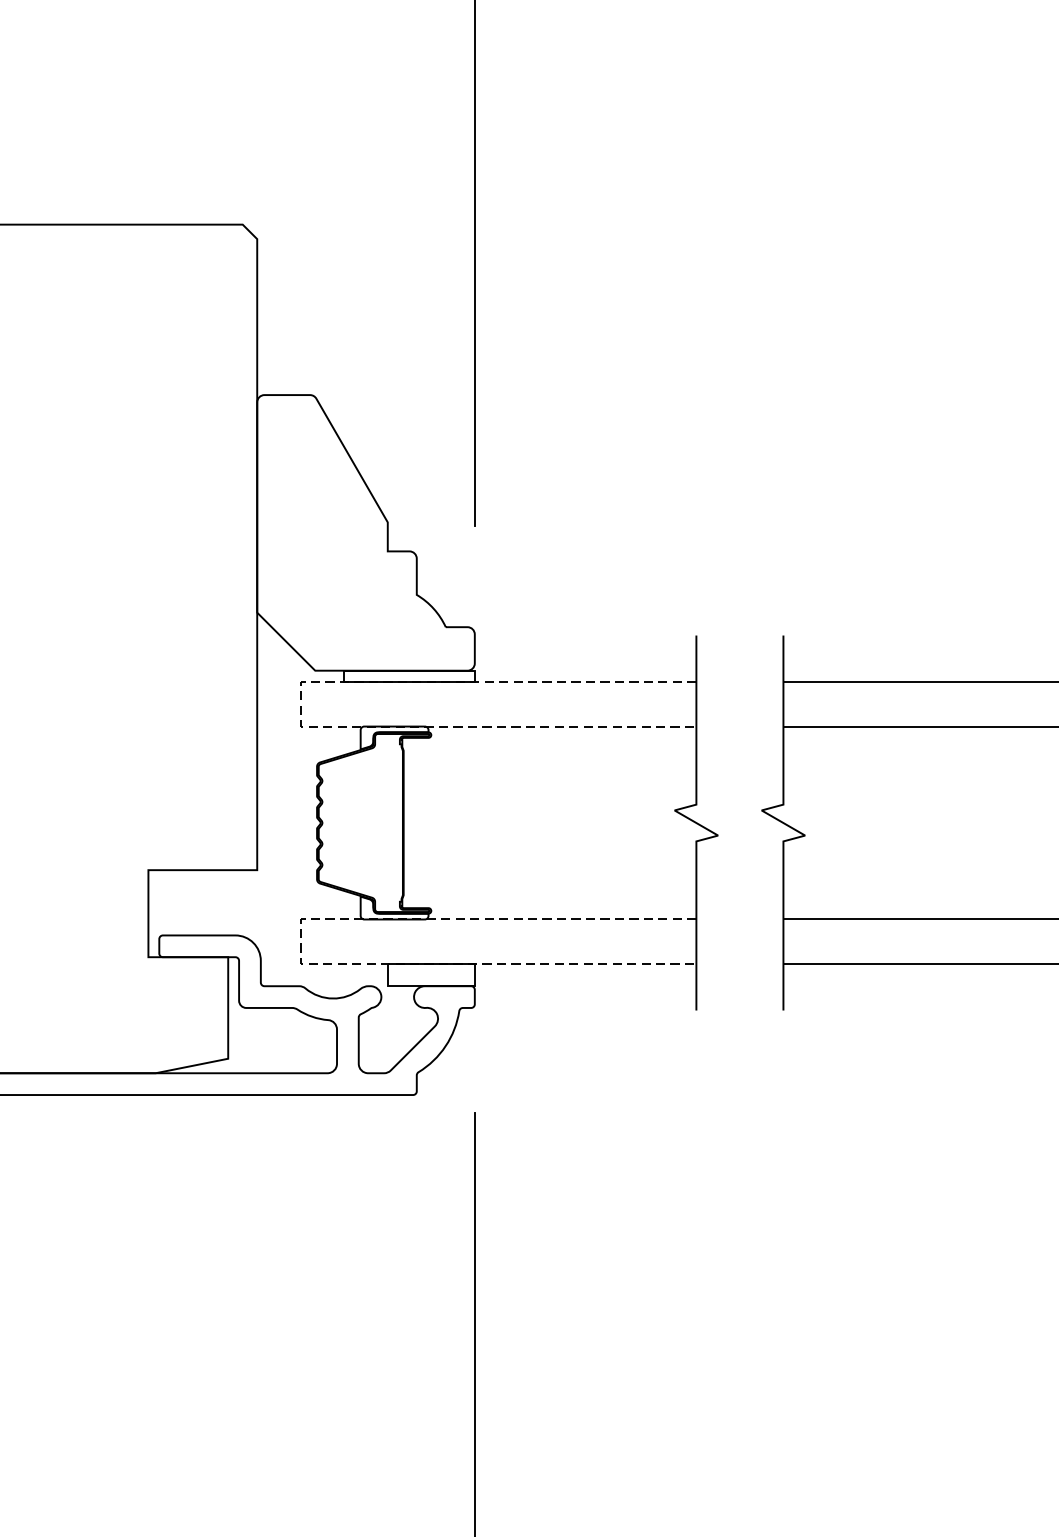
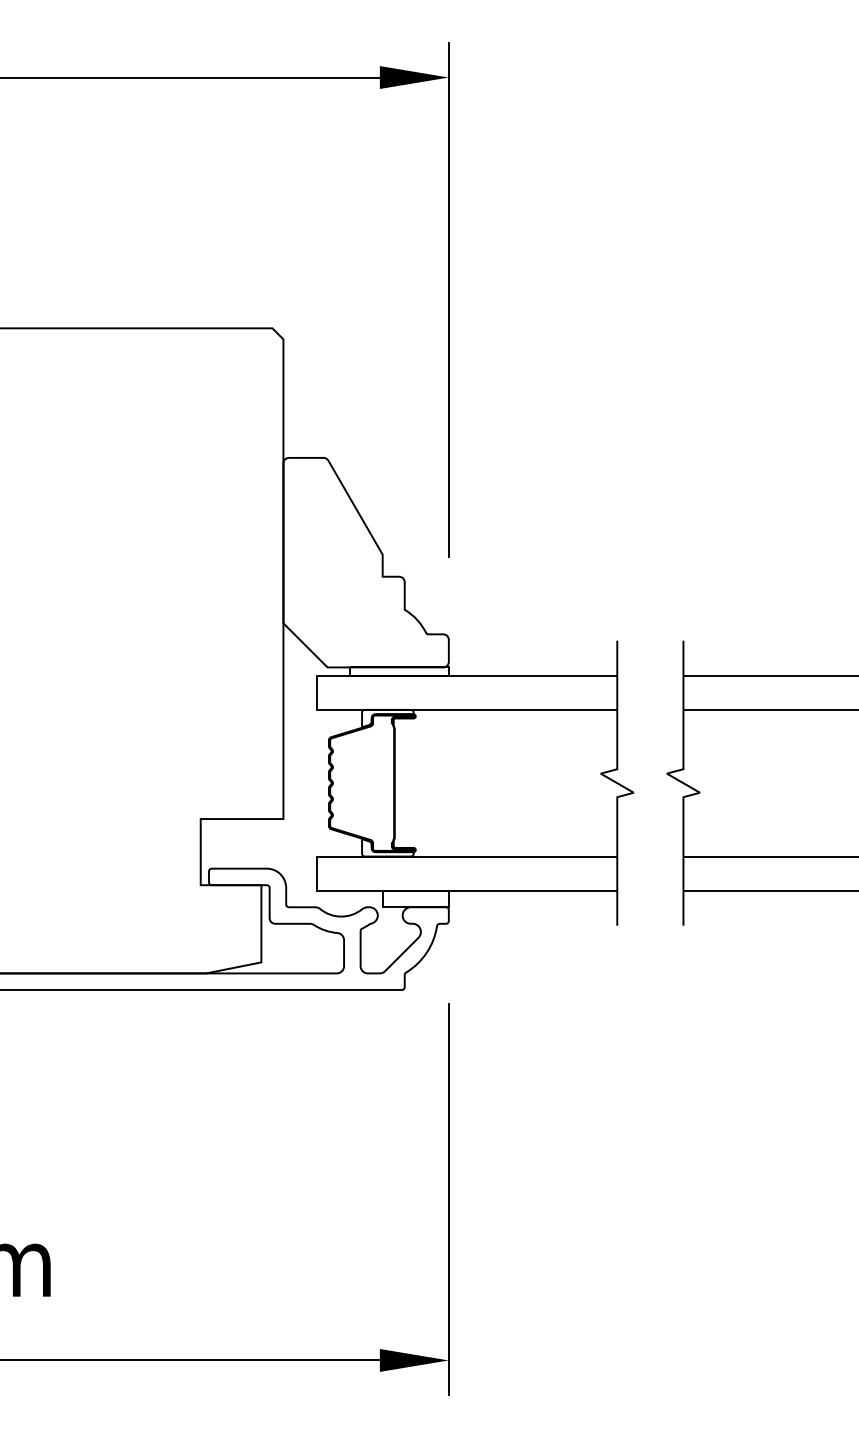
line: (300, 705) -> (316, 693), dashed -> solid
line: (300, 943) -> (316, 874), dashed -> solid

